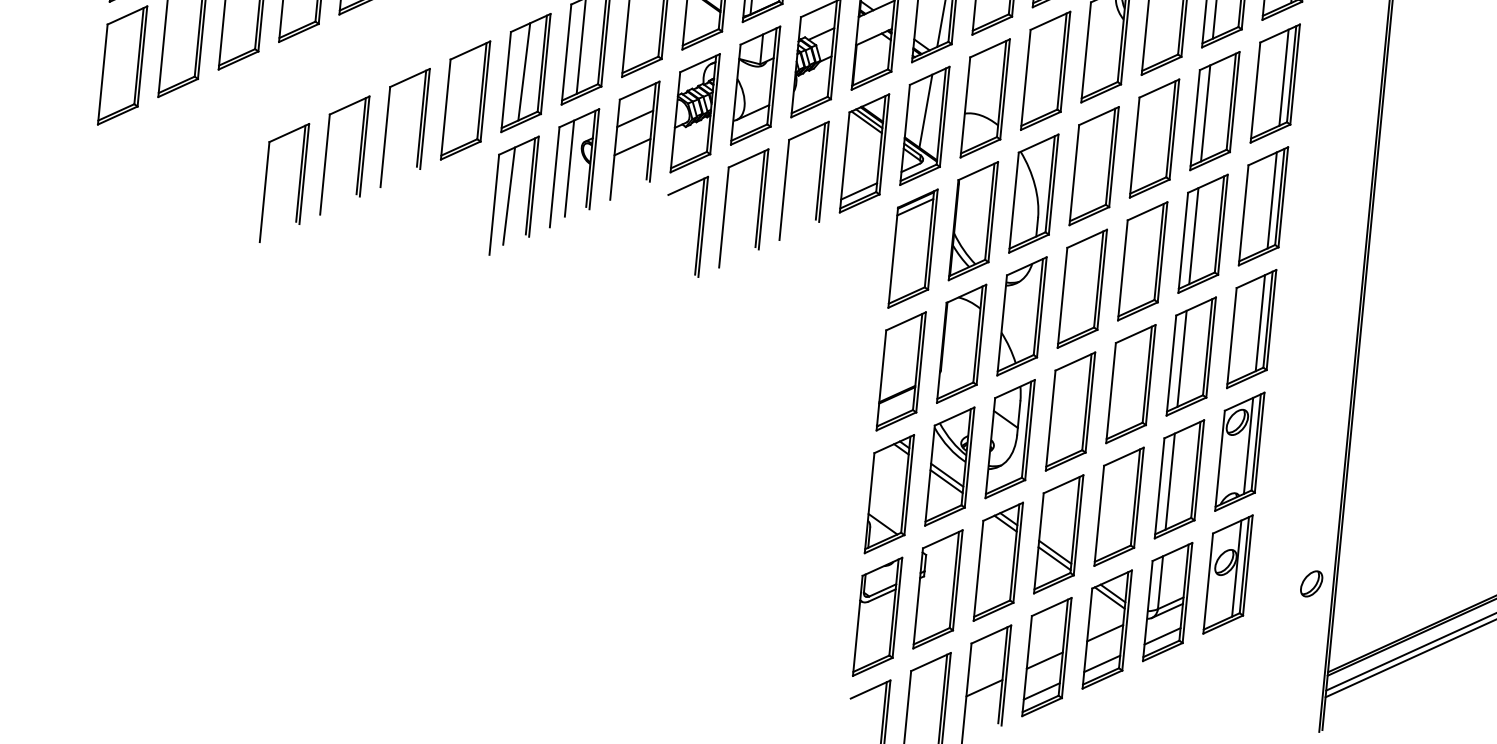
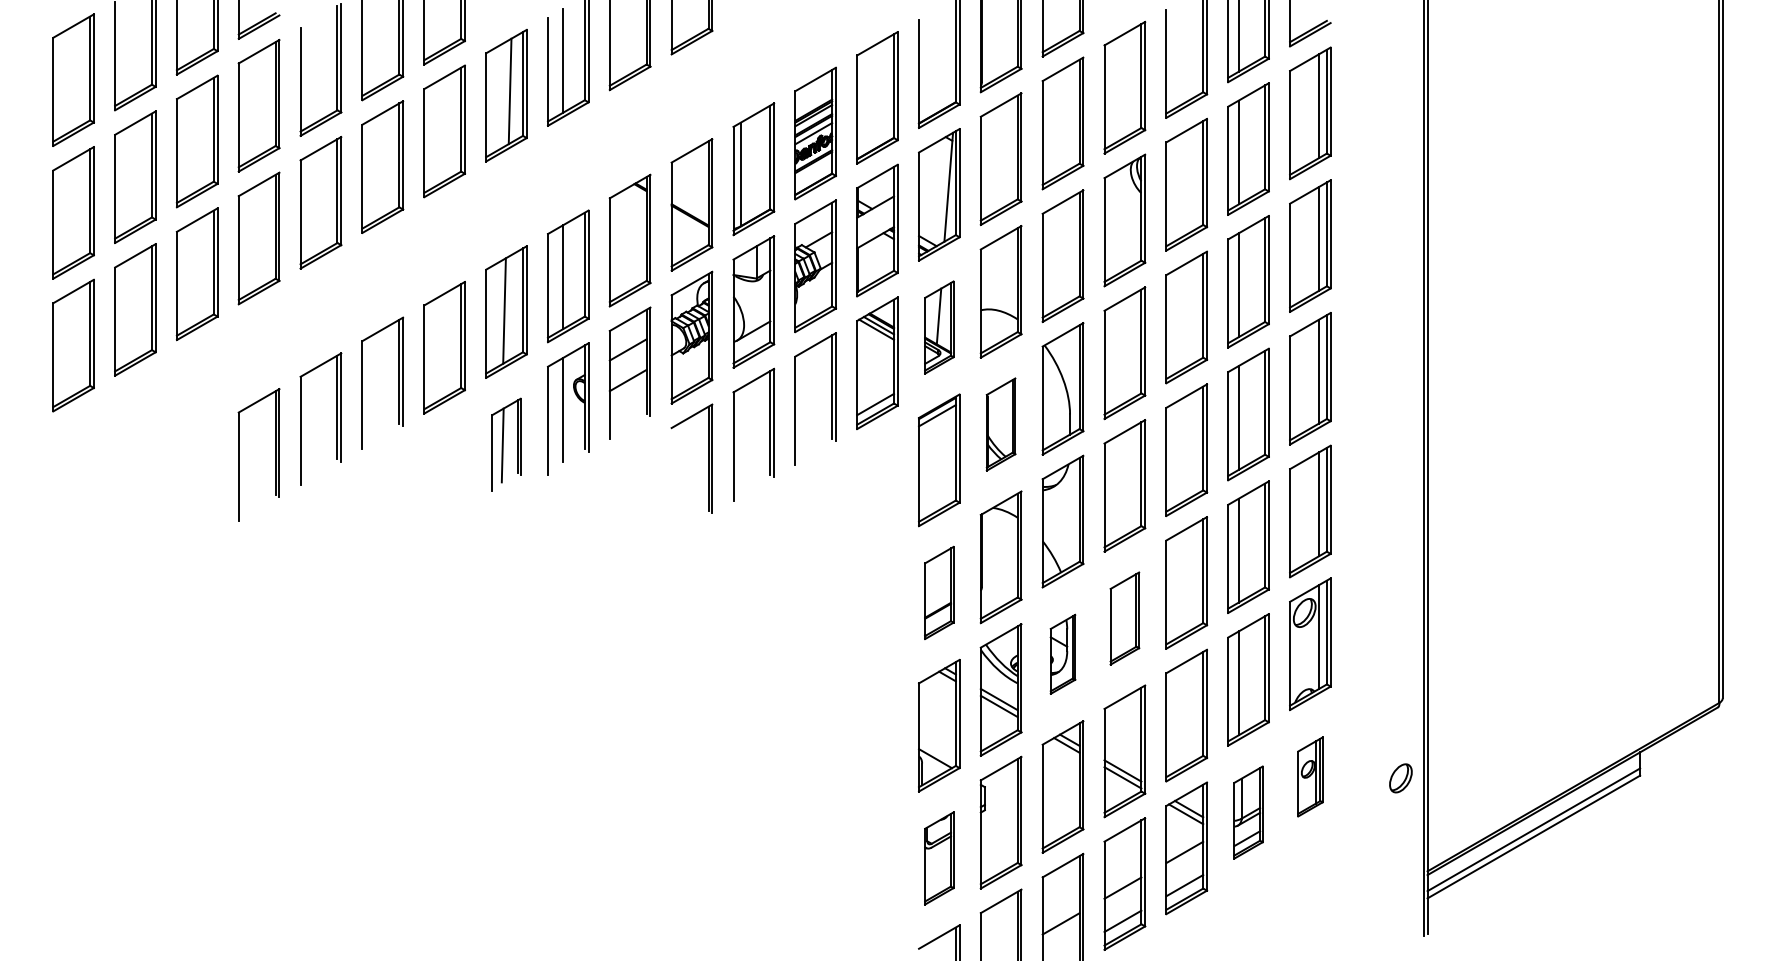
part: (925, 125) -> (939, 327), size x0.7
part: (514, 195) -> (506, 444), size x0.7
part: (972, 220) -> (1000, 424), size x0.7
part: (901, 370) -> (939, 592), size x0.7
part: (1070, 411) -> (1124, 618), size x0.7
part: (1009, 439) -> (1062, 654), size x0.6
part: (1228, 574) -> (1310, 776), size x0.6
part: (1167, 601) -> (1248, 812), size x0.7
part: (877, 616) -> (939, 858), size x0.7

